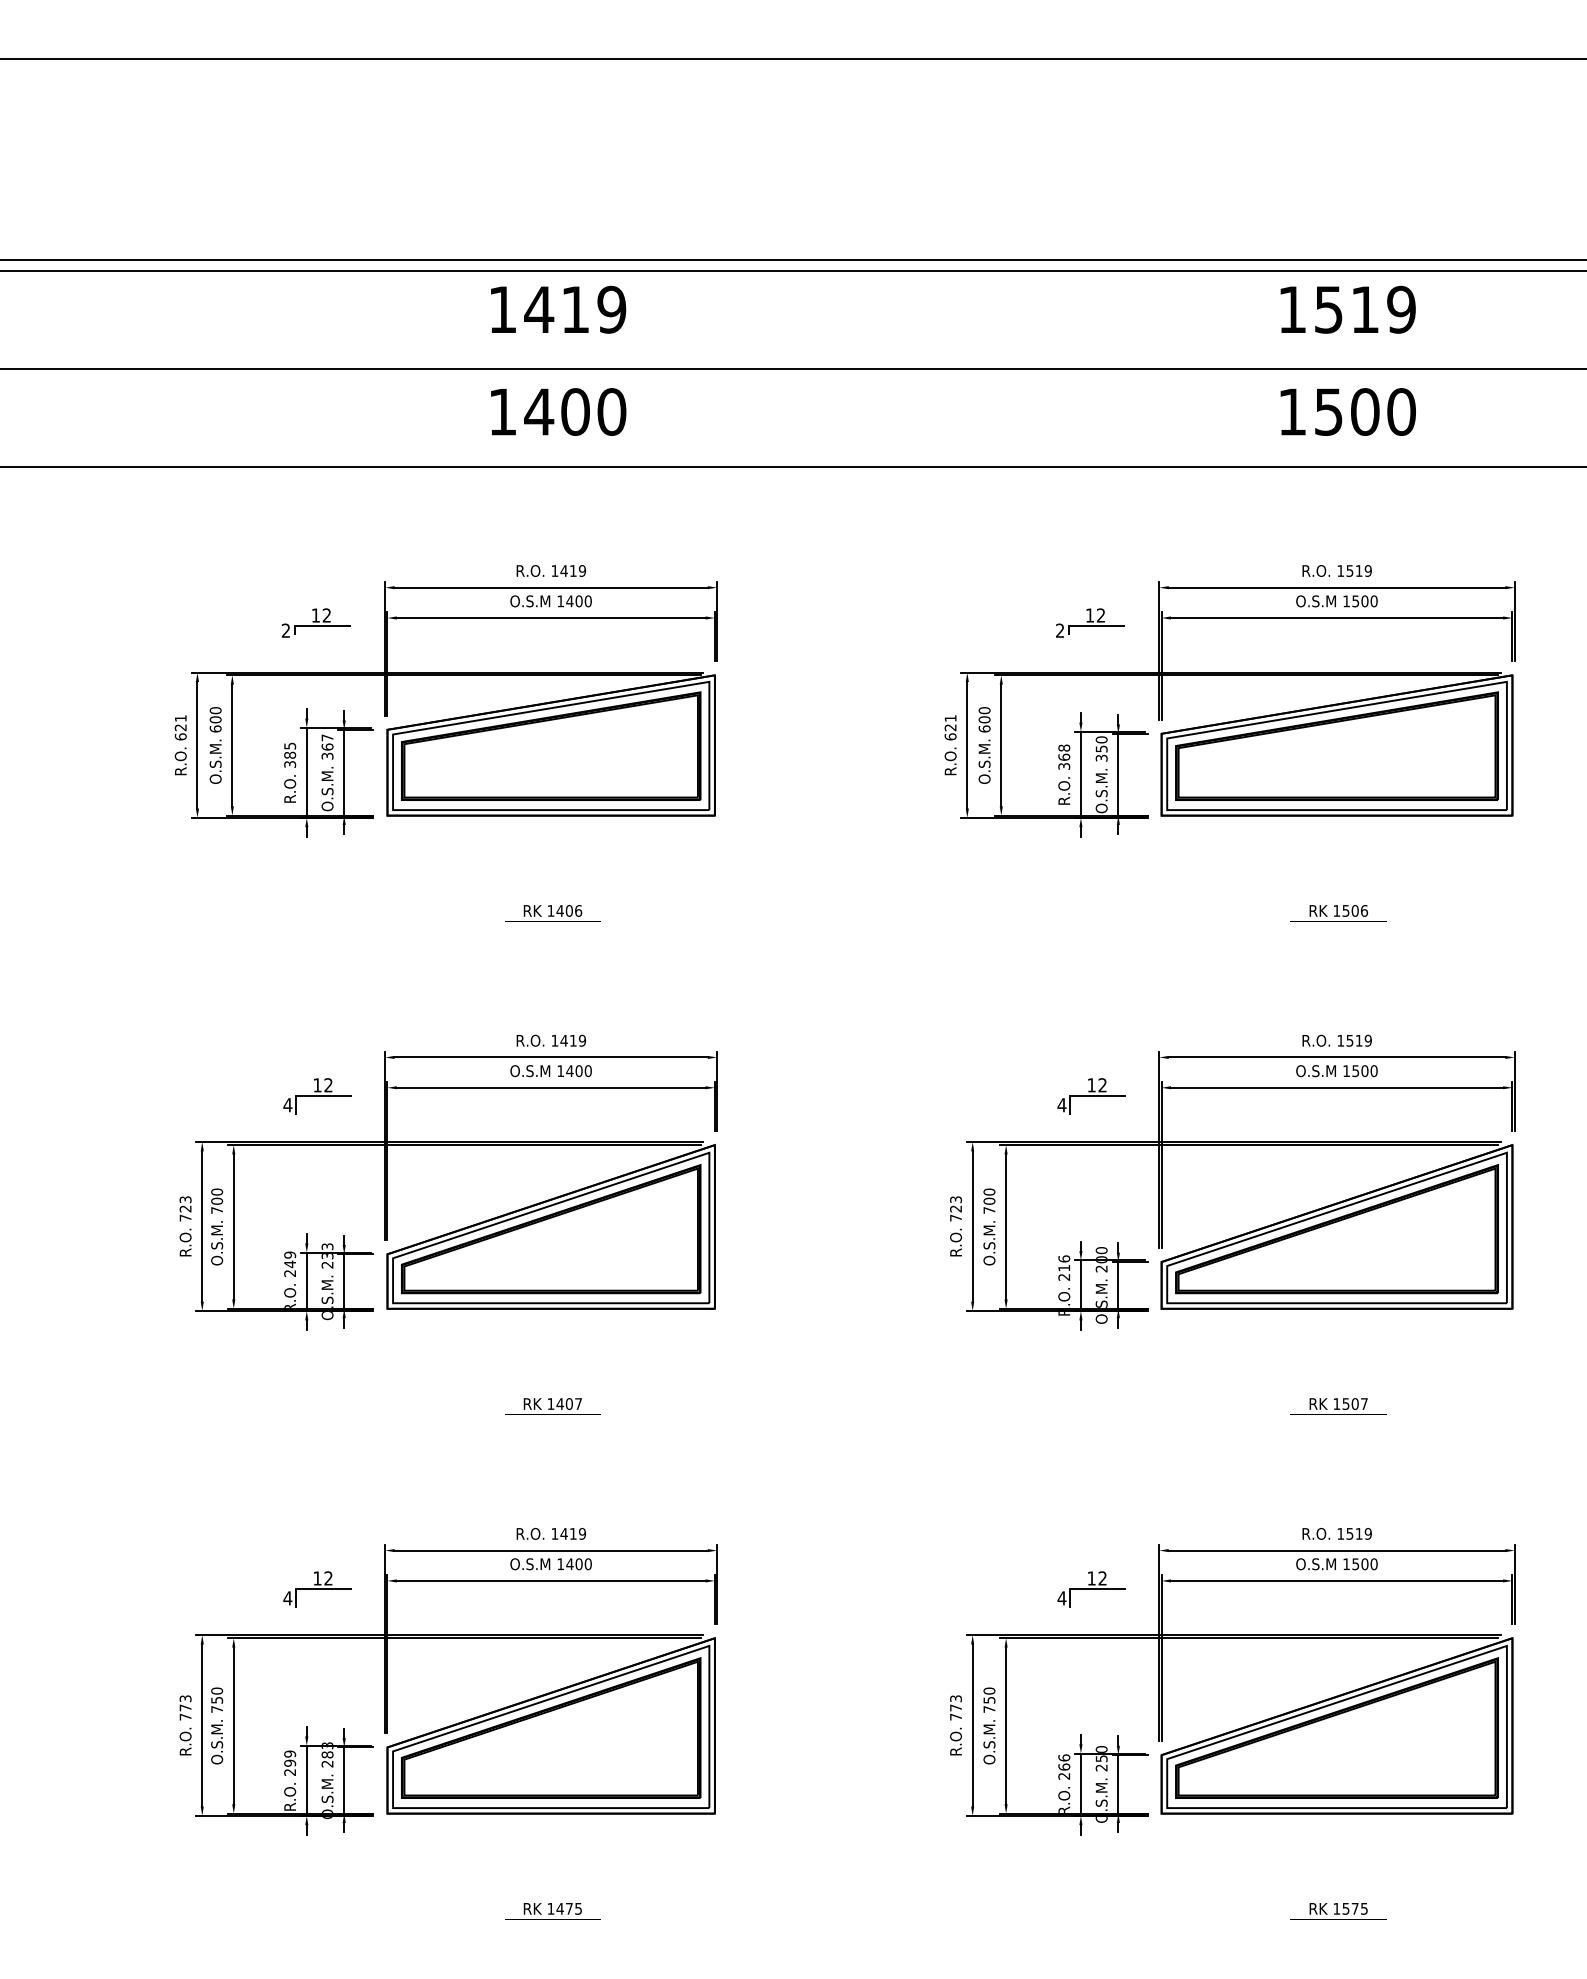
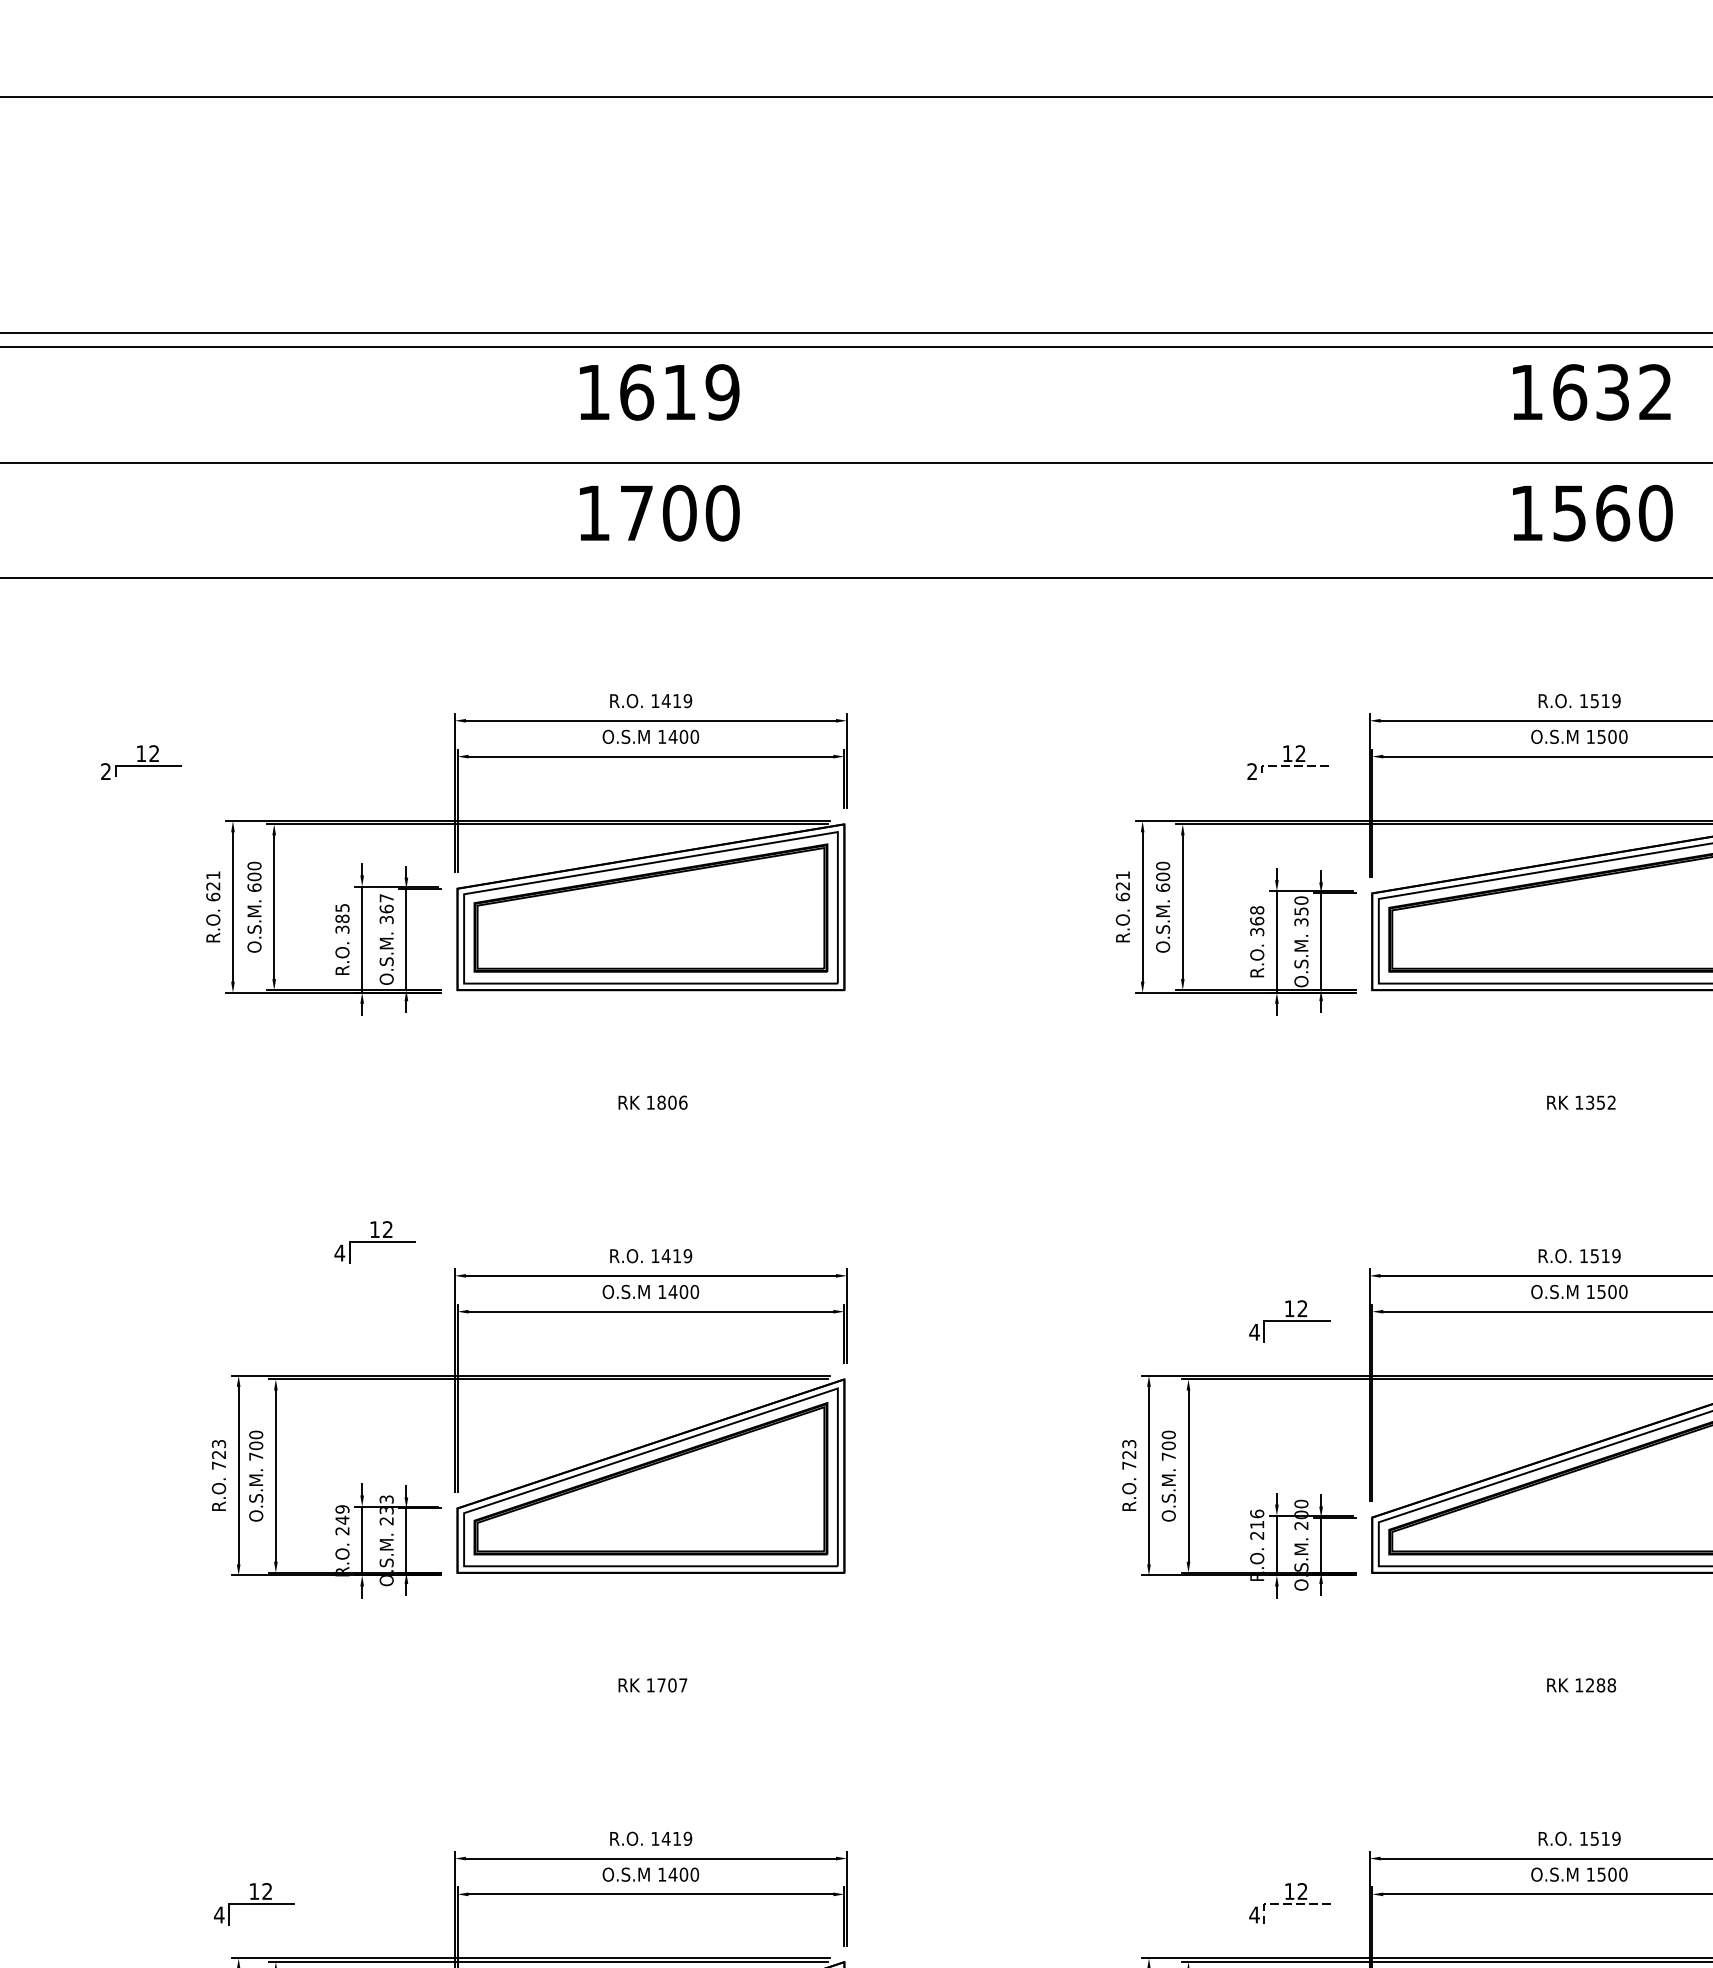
text: (539, 309) -> (637, 392), 1419 -> 1619
text: (1364, 309) -> (1611, 392), 1519 -> 1632
text: (539, 411) -> (637, 512), 1400 -> 1700
text: (1365, 411) -> (1613, 512), 1500 -> 1560
part: (315, 622) -> (140, 761), moved
line: (1091, 626) -> (1289, 766), solid -> dashed
text: (559, 910) -> (660, 1102), 1406 -> 1806
text: (1355, 910) -> (1601, 1102), 1506 -> 1352
part: (317, 1096) -> (374, 1242), moved
text: (559, 1403) -> (660, 1684), 1407 -> 1707
text: (1354, 1404) -> (1600, 1685), 1507 -> 1288
part: (317, 1589) -> (254, 1904), moved
line: (1088, 1589) -> (1285, 1904), solid -> dashed

